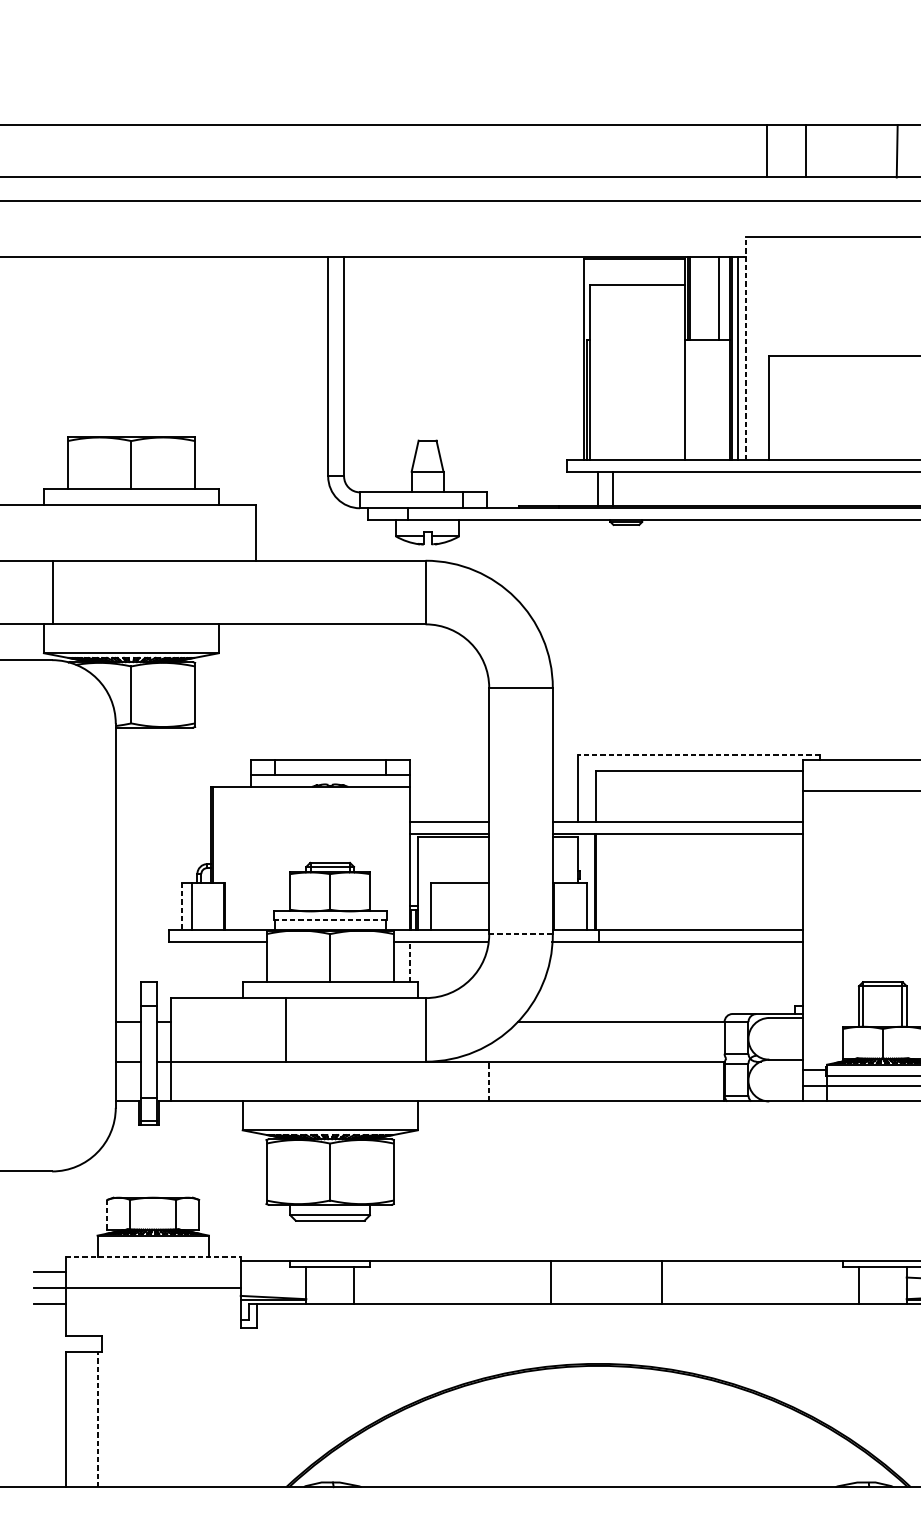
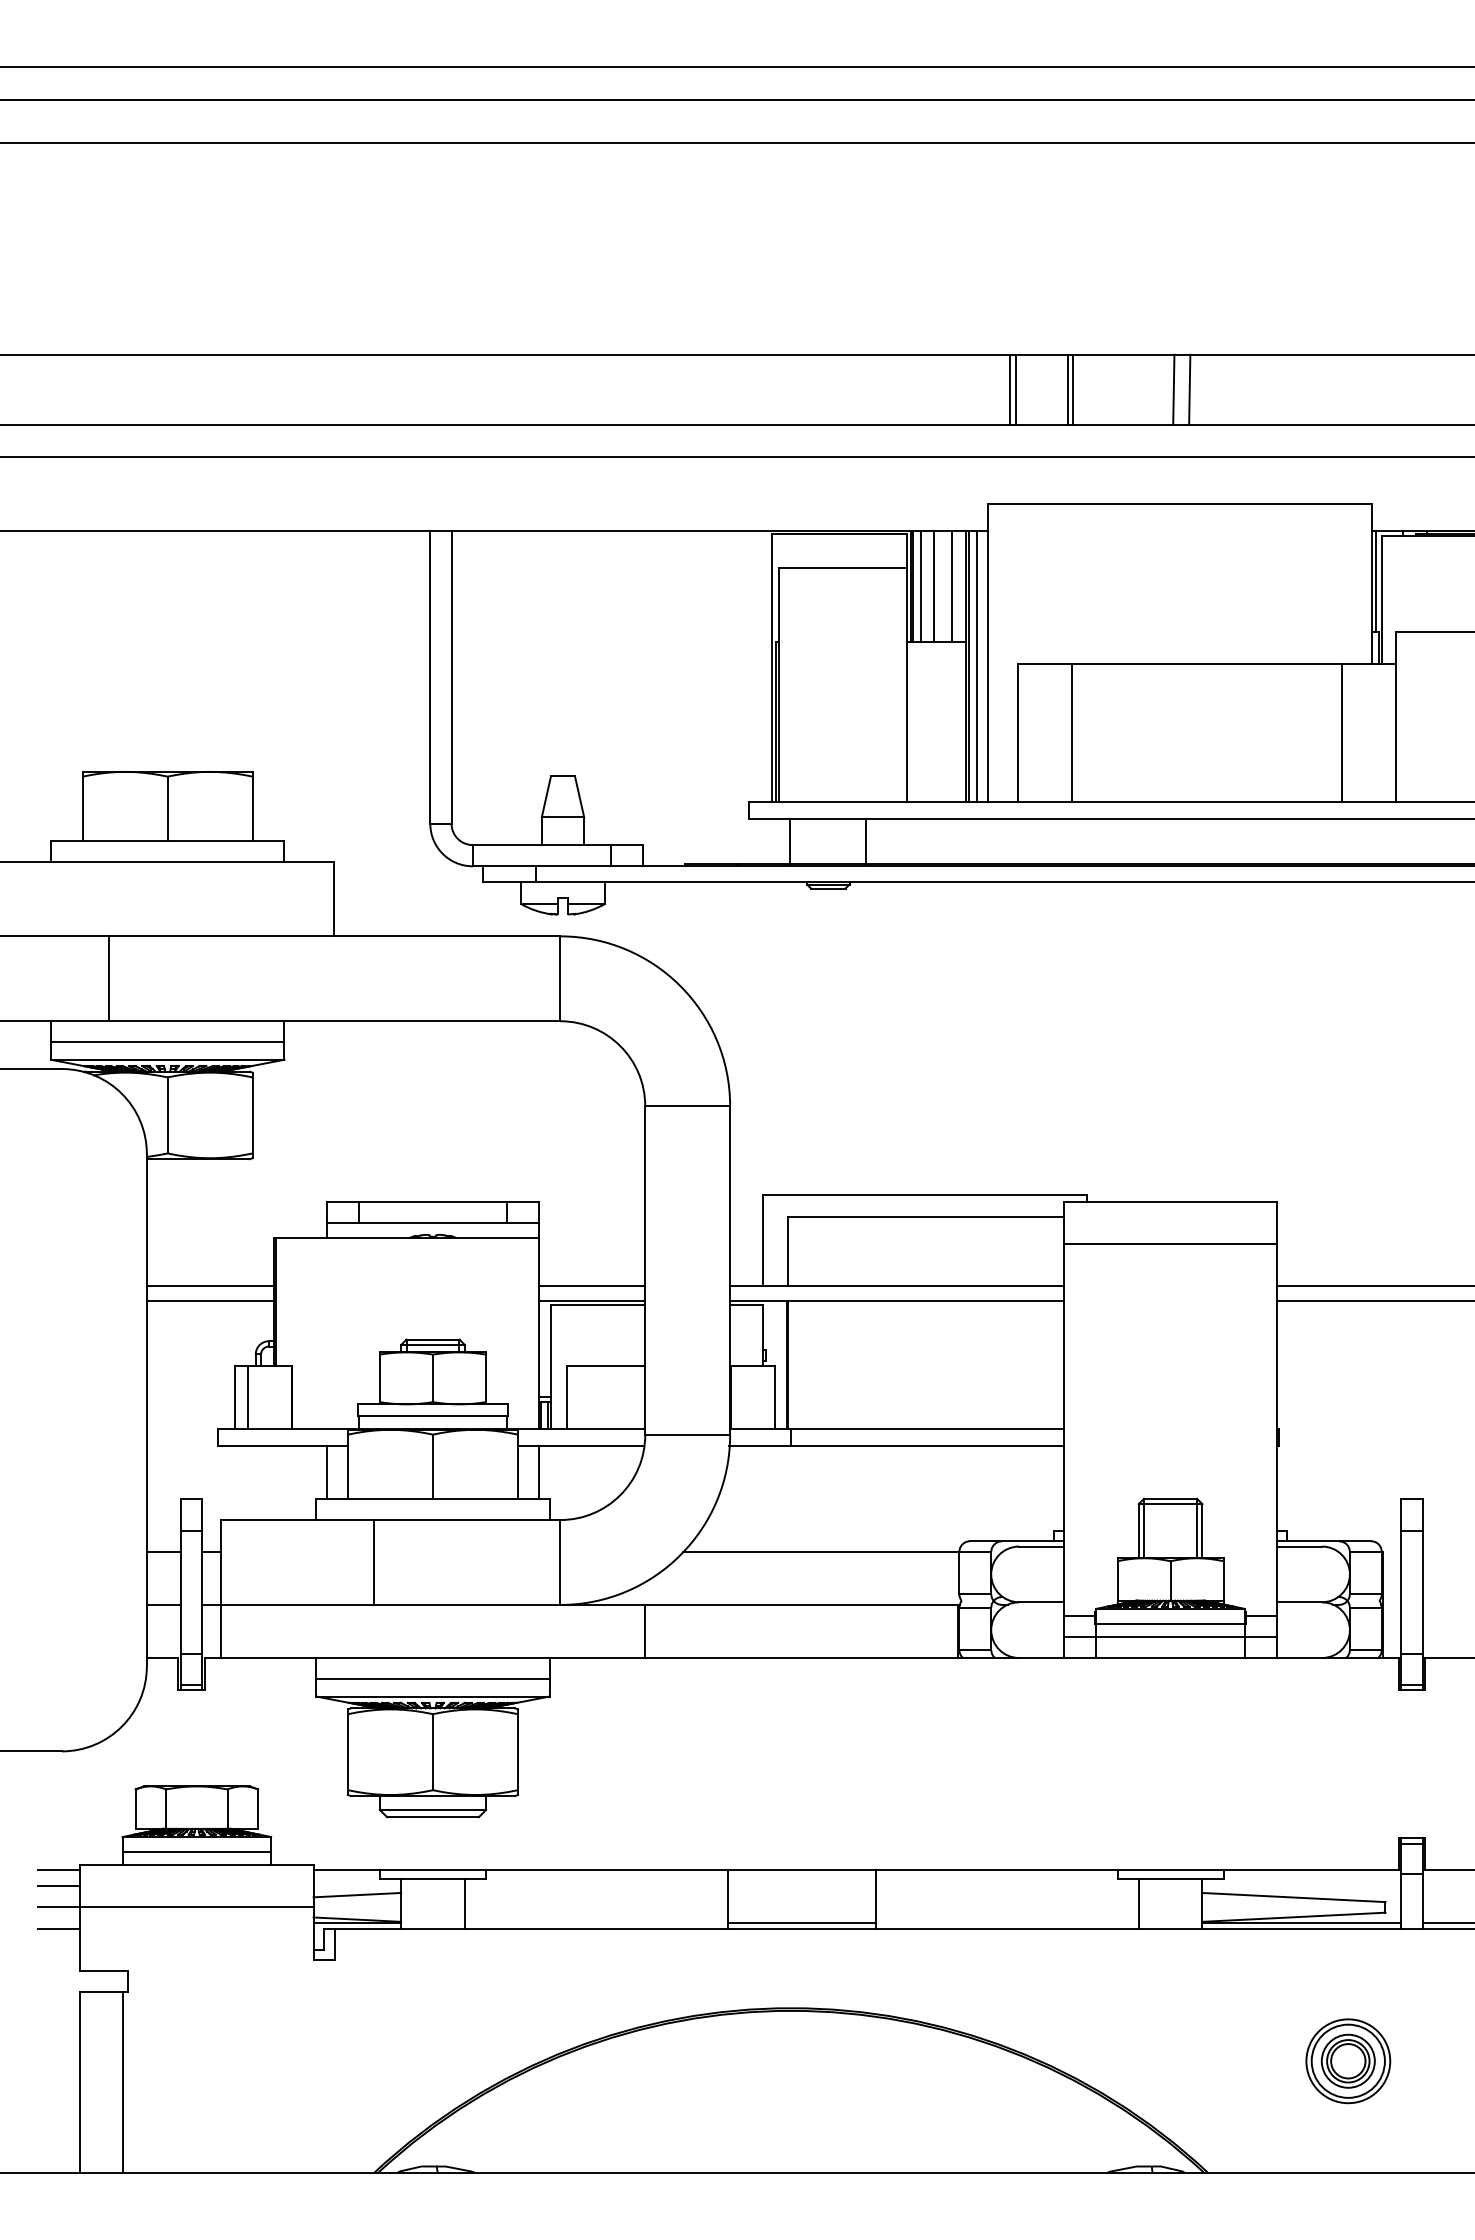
line: (762, 150) -> (1009, 389), added
line: (810, 150) -> (1073, 389), added
line: (885, 150) -> (1173, 389), added
line: (696, 298) -> (921, 586), added
line: (705, 298) -> (934, 586), added
line: (745, 348) -> (987, 653), dashed -> solid
line: (809, 408) -> (1072, 732), added
line: (613, 488) -> (866, 840), moved
line: (53, 592) -> (108, 978), moved
line: (131, 640) -> (167, 1042), added
line: (698, 754) -> (924, 1195), dashed -> solid
line: (163, 822) -> (210, 1285), added
line: (163, 834) -> (210, 1301), added
line: (181, 906) -> (234, 1397), dashed -> solid
line: (330, 920) -> (433, 1416), dashed -> solid
line: (521, 934) -> (688, 1435), dashed -> solid
line: (250, 961) -> (326, 1471), added
line: (409, 962) -> (539, 1472), dashed -> solid
line: (489, 1081) -> (645, 1631), dashed -> solid
line: (329, 1117) -> (432, 1679), added
line: (107, 1215) -> (135, 1809), dashed -> solid
line: (152, 1247) -> (196, 1852), added
line: (152, 1256) -> (196, 1864), dashed -> solid
line: (49, 1260) -> (58, 1870), added
line: (273, 1278) -> (357, 1894), added
line: (606, 1300) -> (801, 1923), added
line: (97, 1419) -> (122, 2082), dashed -> solid

